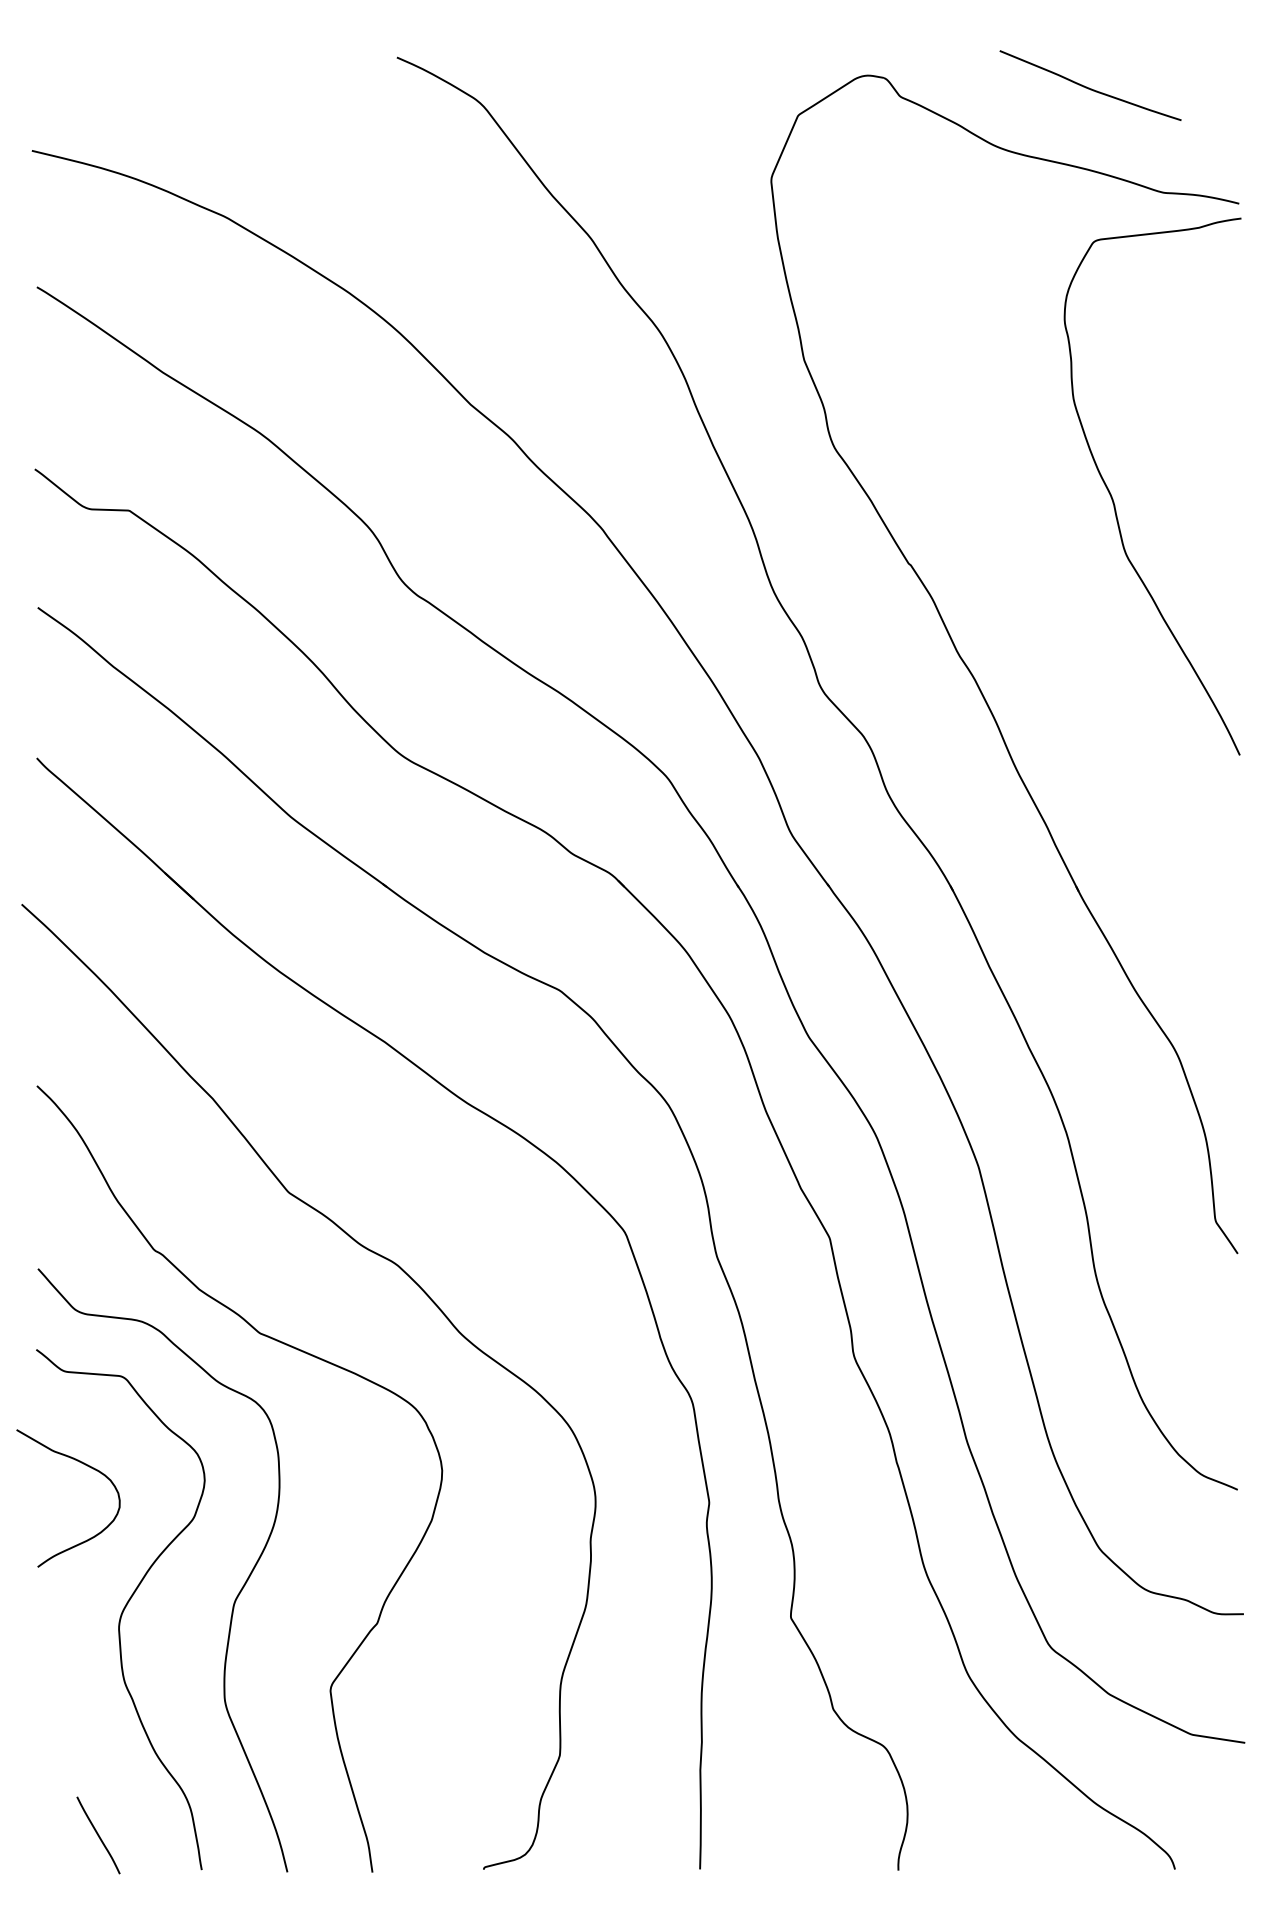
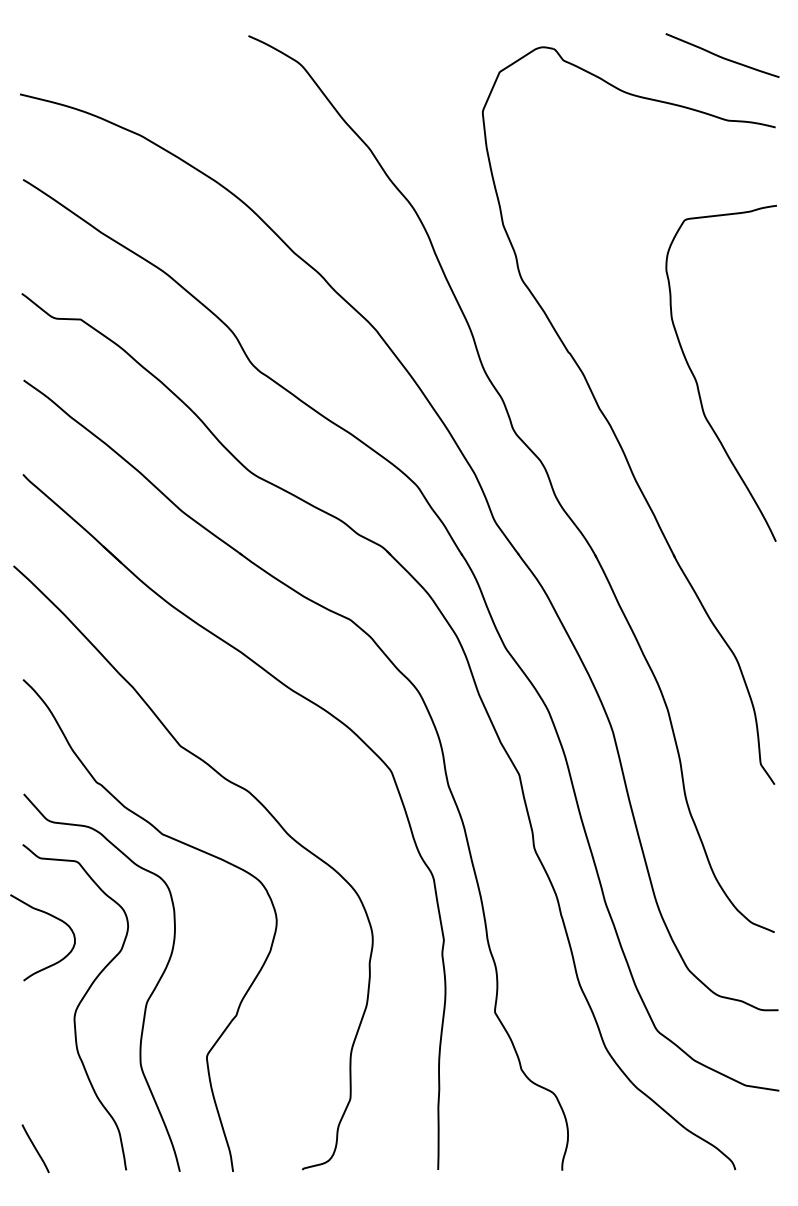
curve: (1090, 87) -> (722, 56), moved
curve: (1114, 499) -> (697, 381), moved
line: (98, 1835) -> (35, 1148), moved

